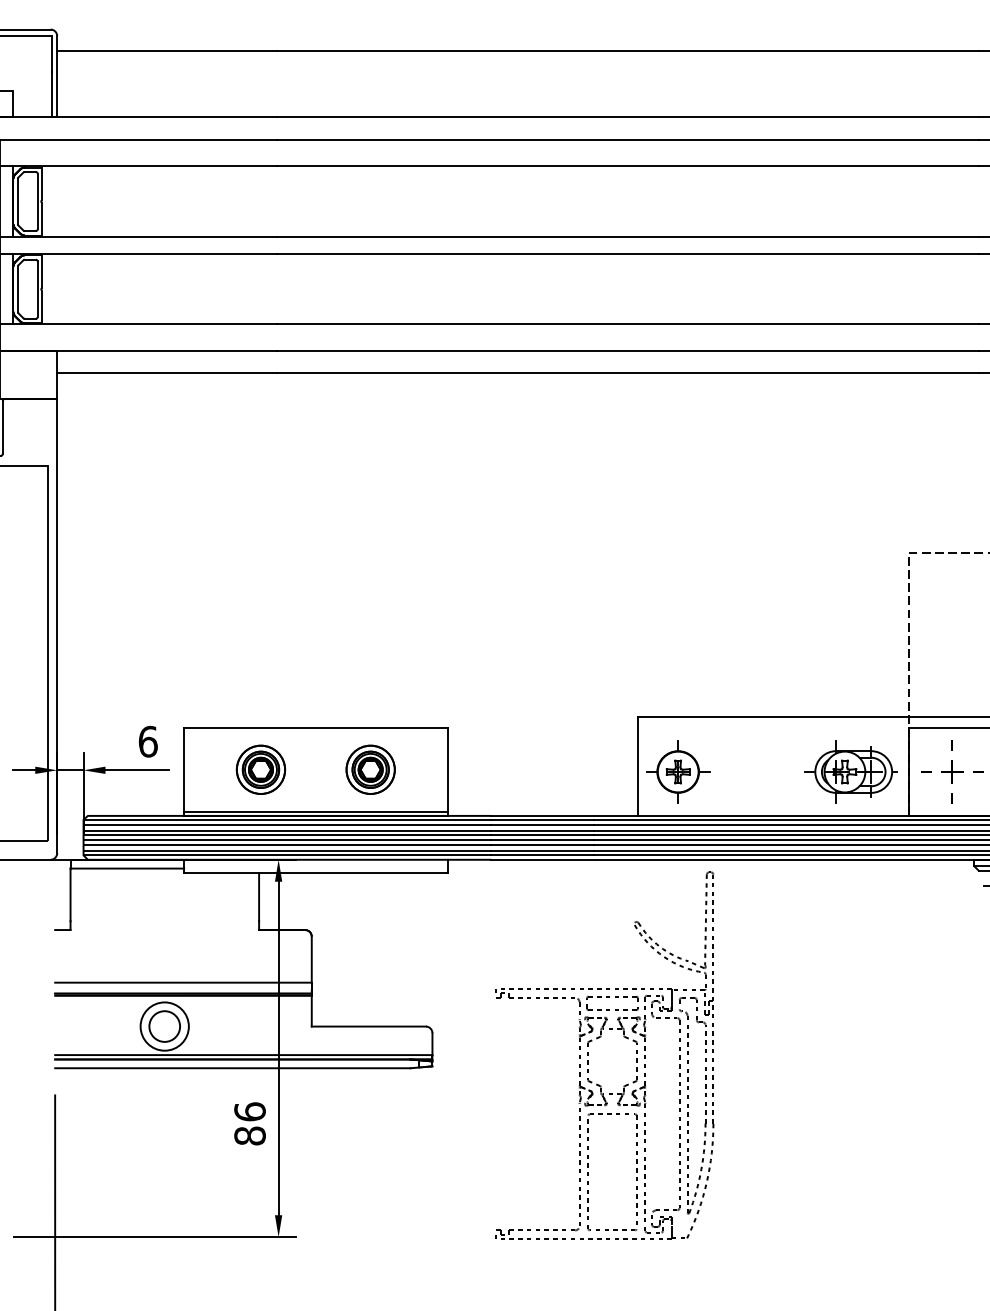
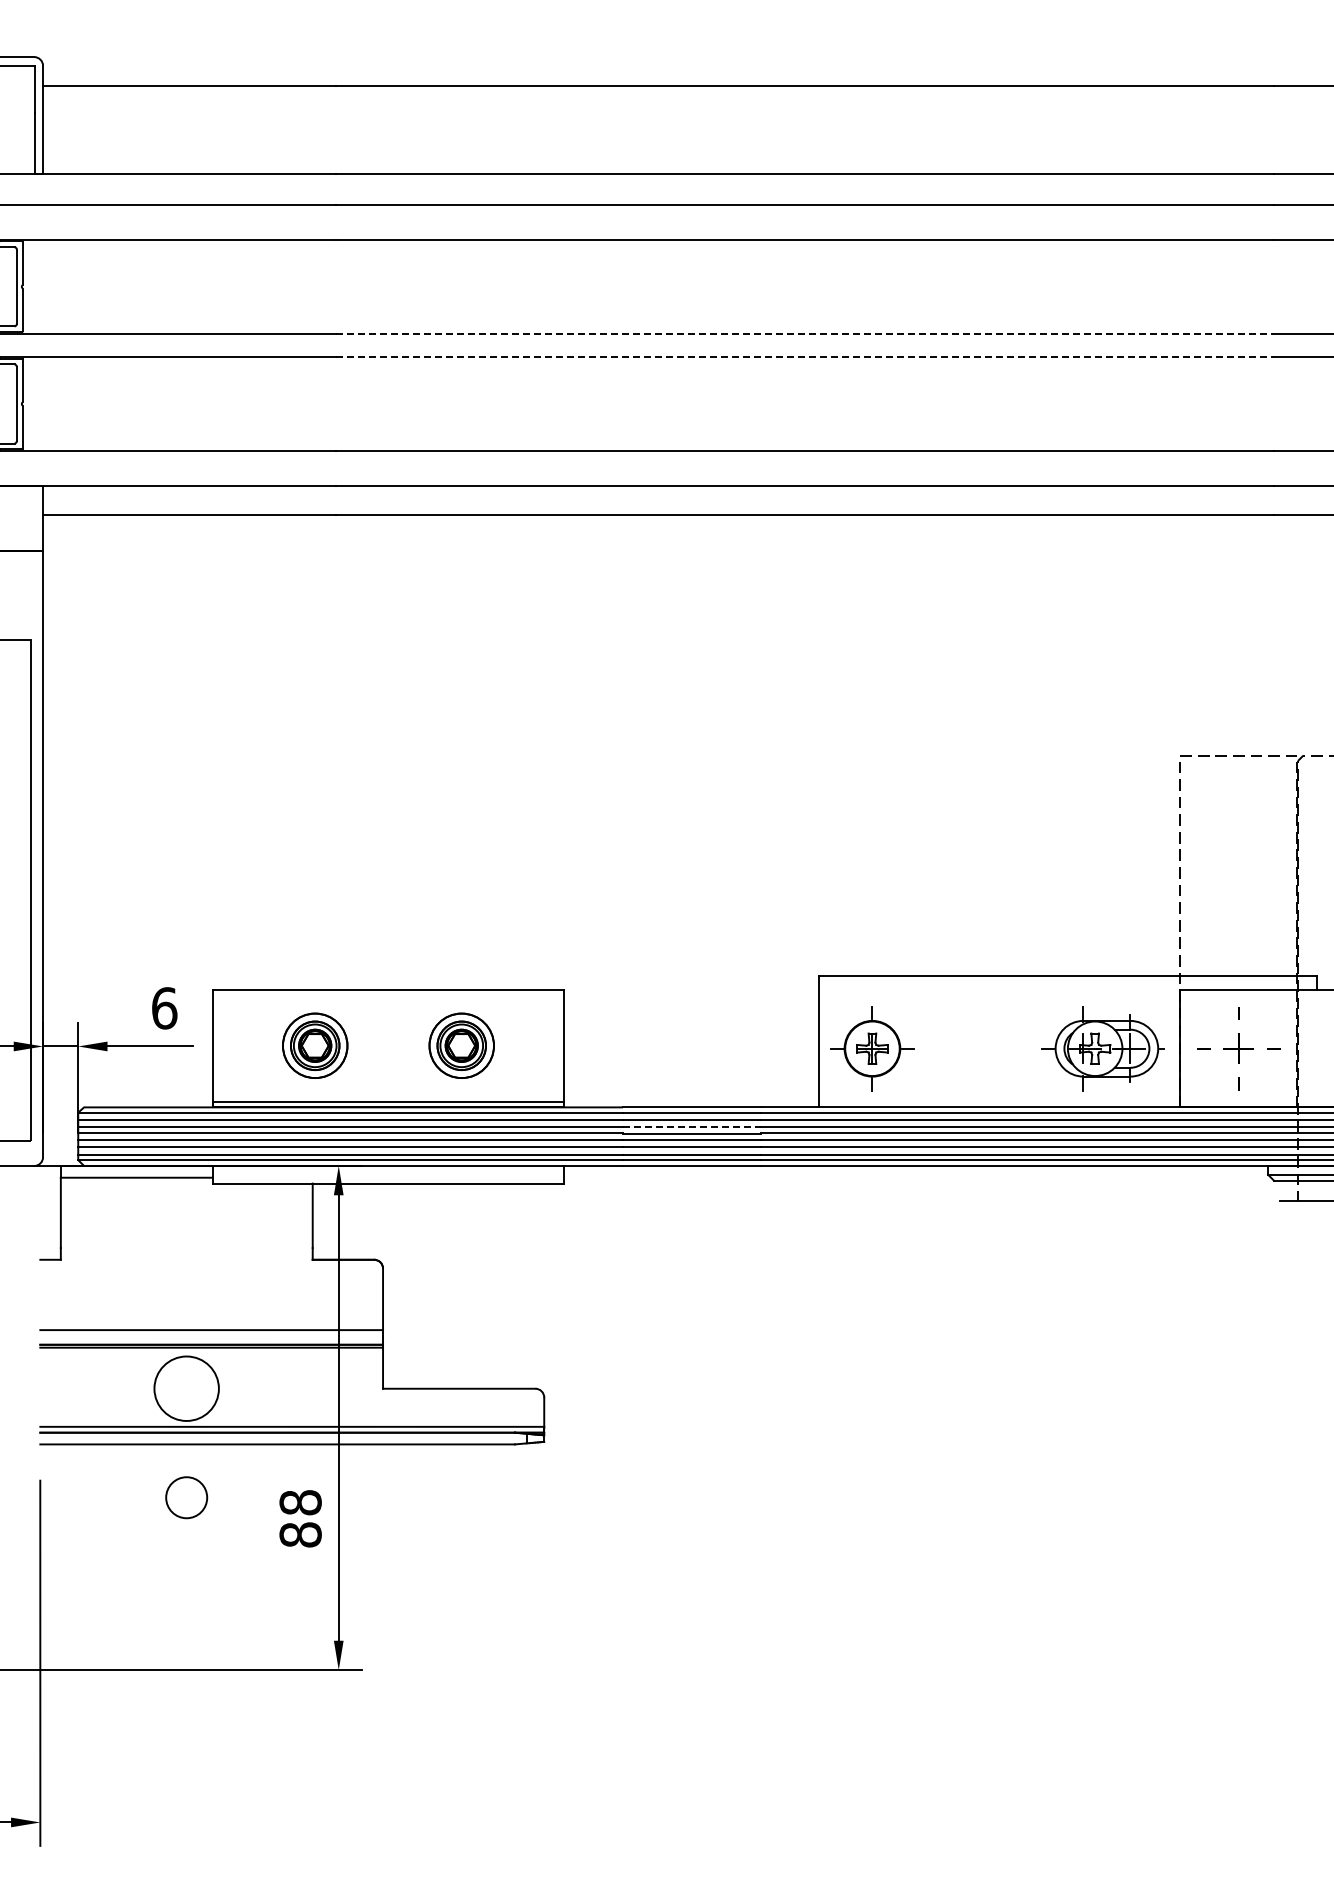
line: (628, 236) -> (805, 333), solid -> dashed
line: (628, 254) -> (805, 357), solid -> dashed
line: (542, 830) -> (691, 1127), solid -> dashed
circle: (164, 1026) -> (186, 1497), moved
part: (588, 1055) -> (752, 1427), removed
text: (249, 1111) -> (300, 1502), 86 -> 88

